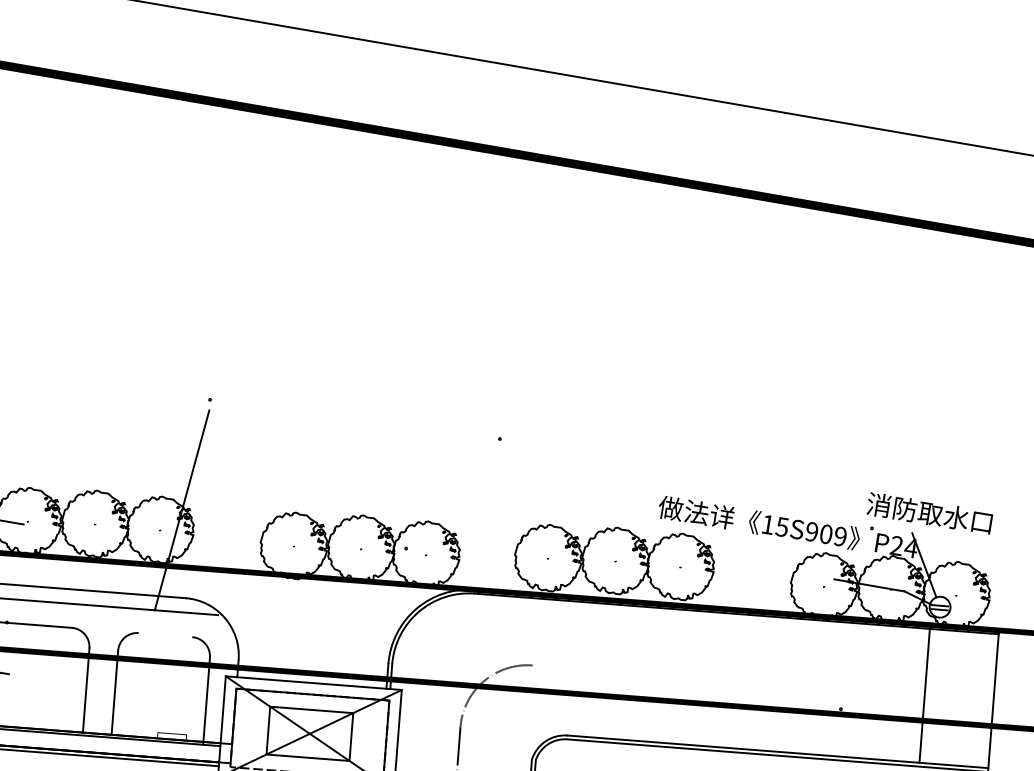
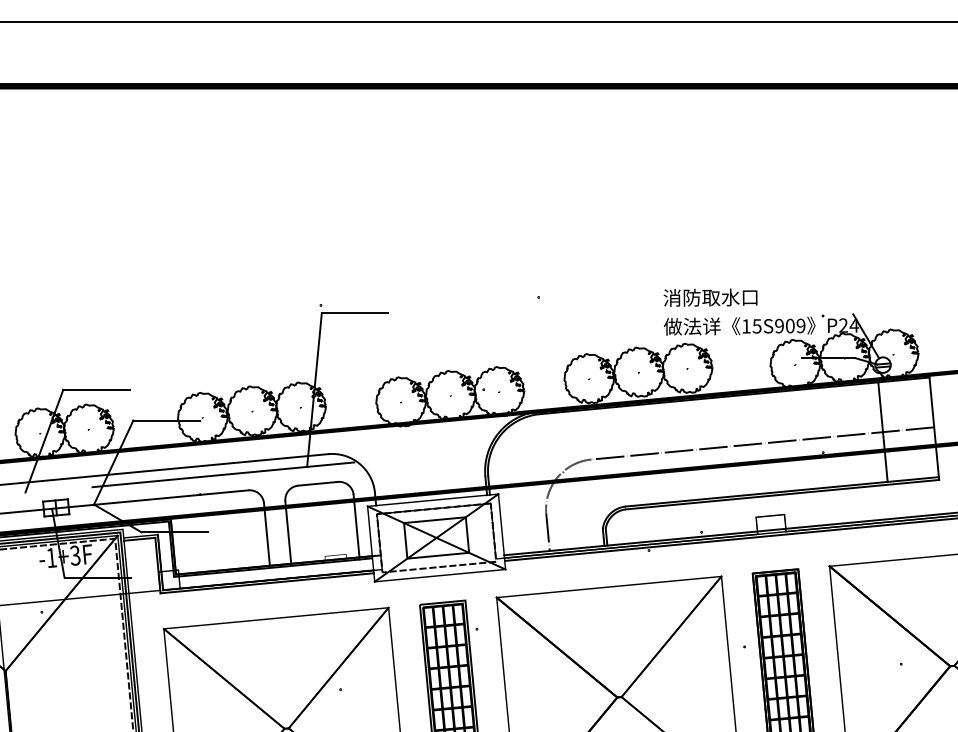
line: (252, 418) -> (354, 313), added
text: (929, 513) -> (710, 297), moved
line: (166, 634) -> (318, 483), added
line: (762, 683) -> (762, 443), added

